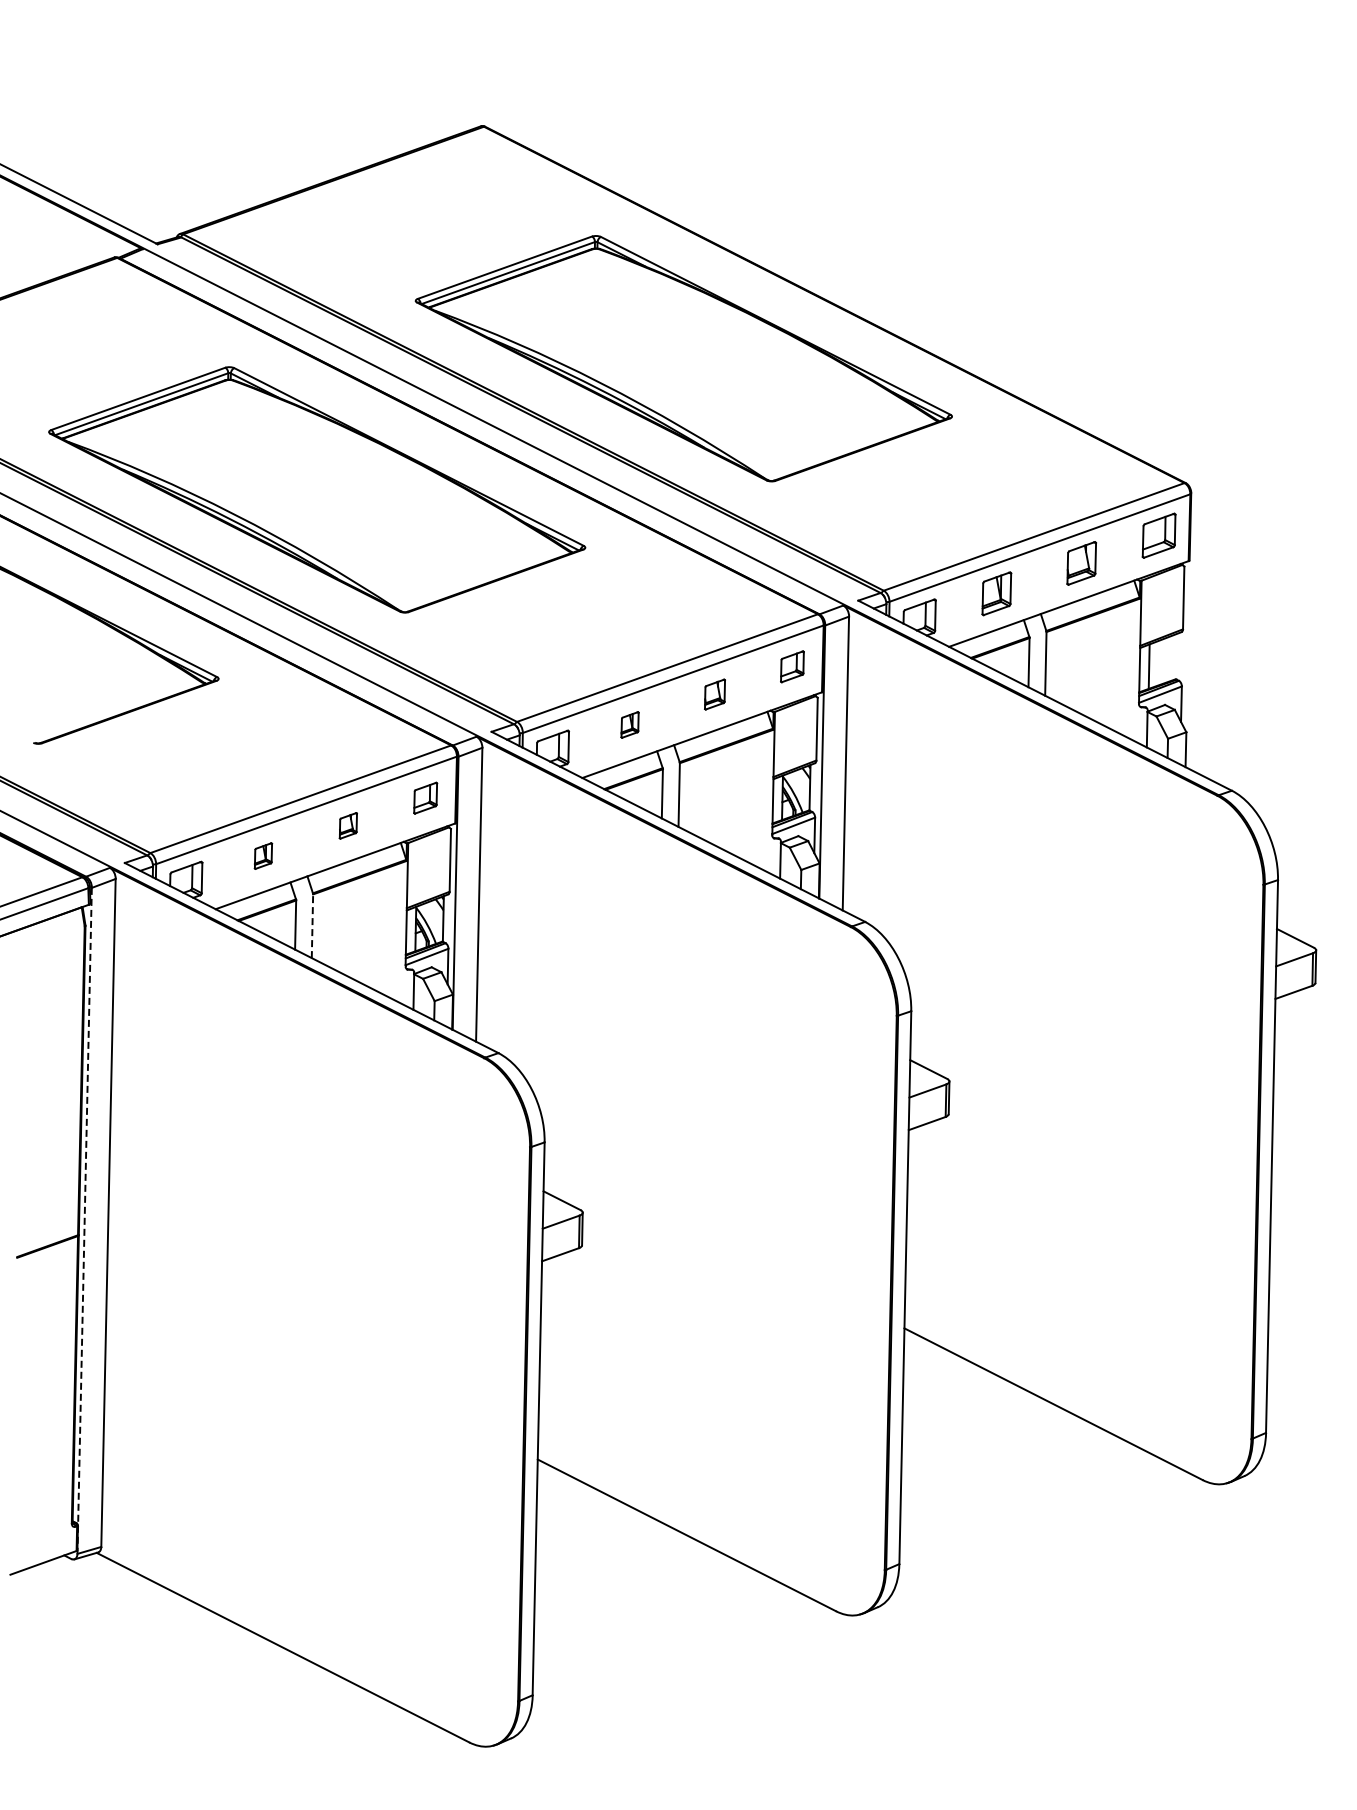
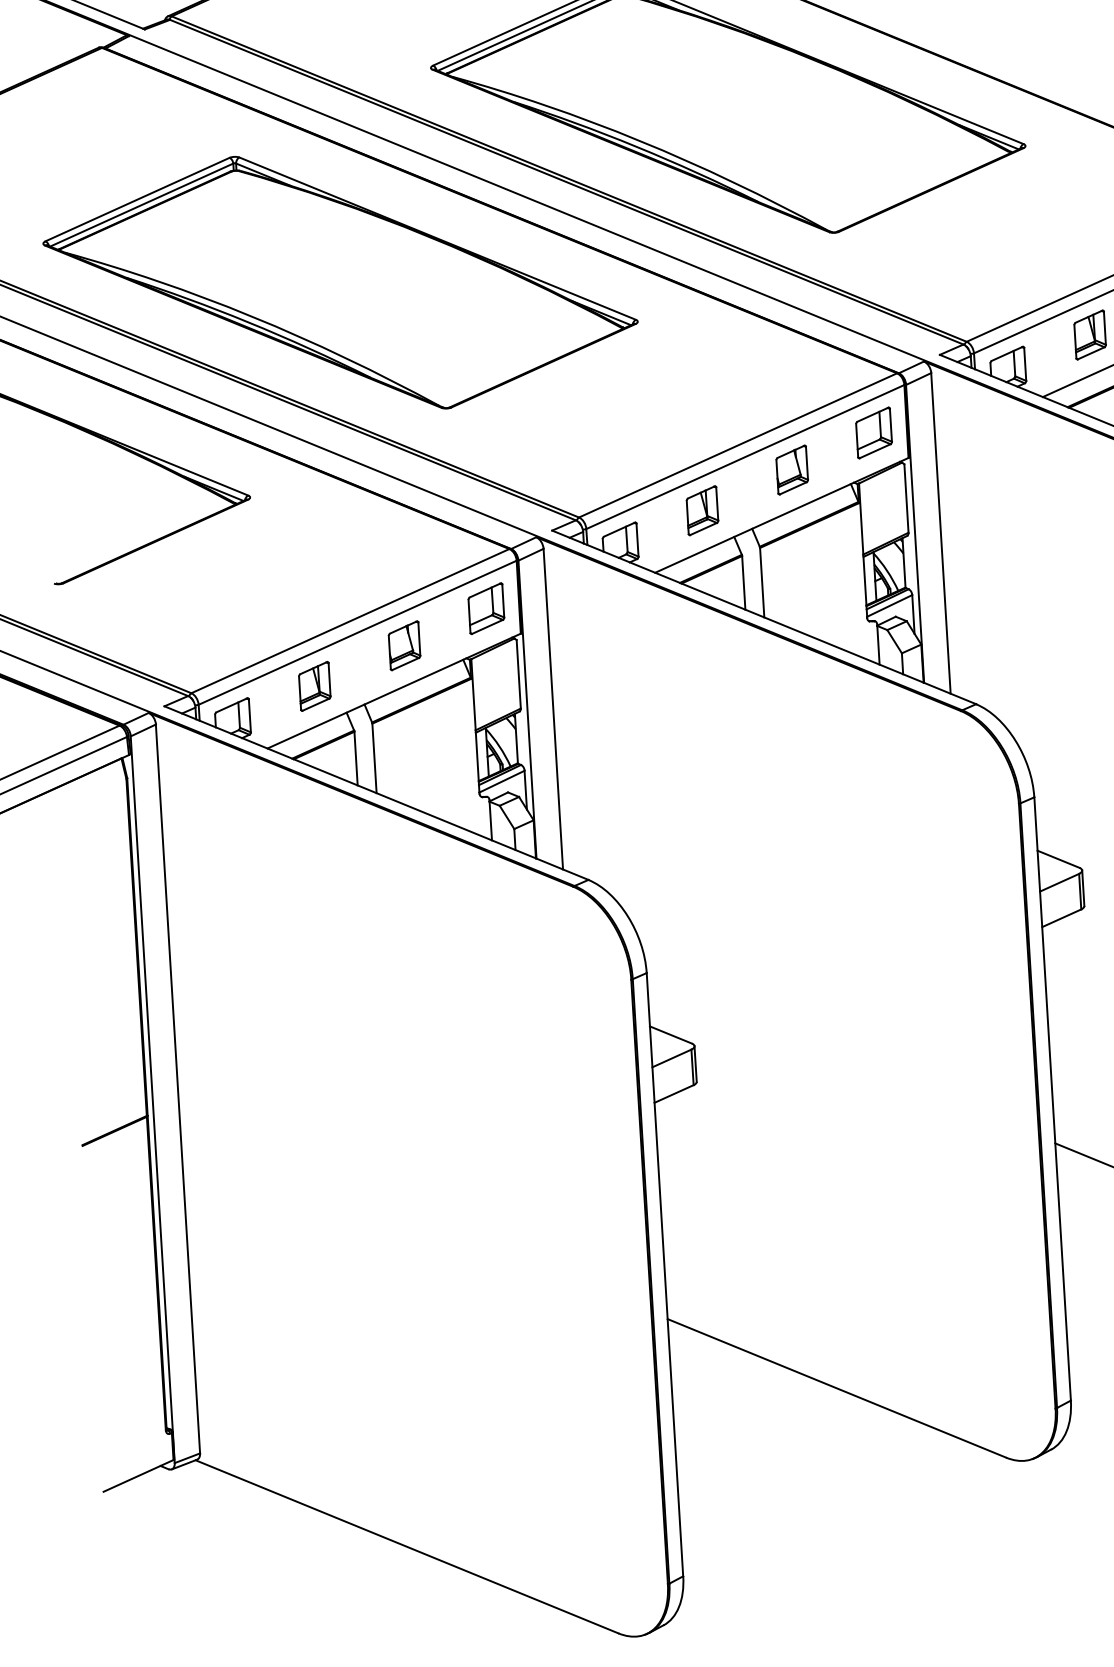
part: (792, 666) -> (874, 432), size x1.43
part: (714, 694) -> (791, 469), size x1.43
part: (629, 724) -> (701, 510), size x1.67
part: (425, 798) -> (486, 609), size x1.43
part: (348, 825) -> (404, 645), size x1.67
part: (263, 855) -> (314, 685), size x1.67
line: (312, 926) -> (374, 758), dashed -> solid
line: (84, 1221) -> (152, 1100), dashed -> solid

